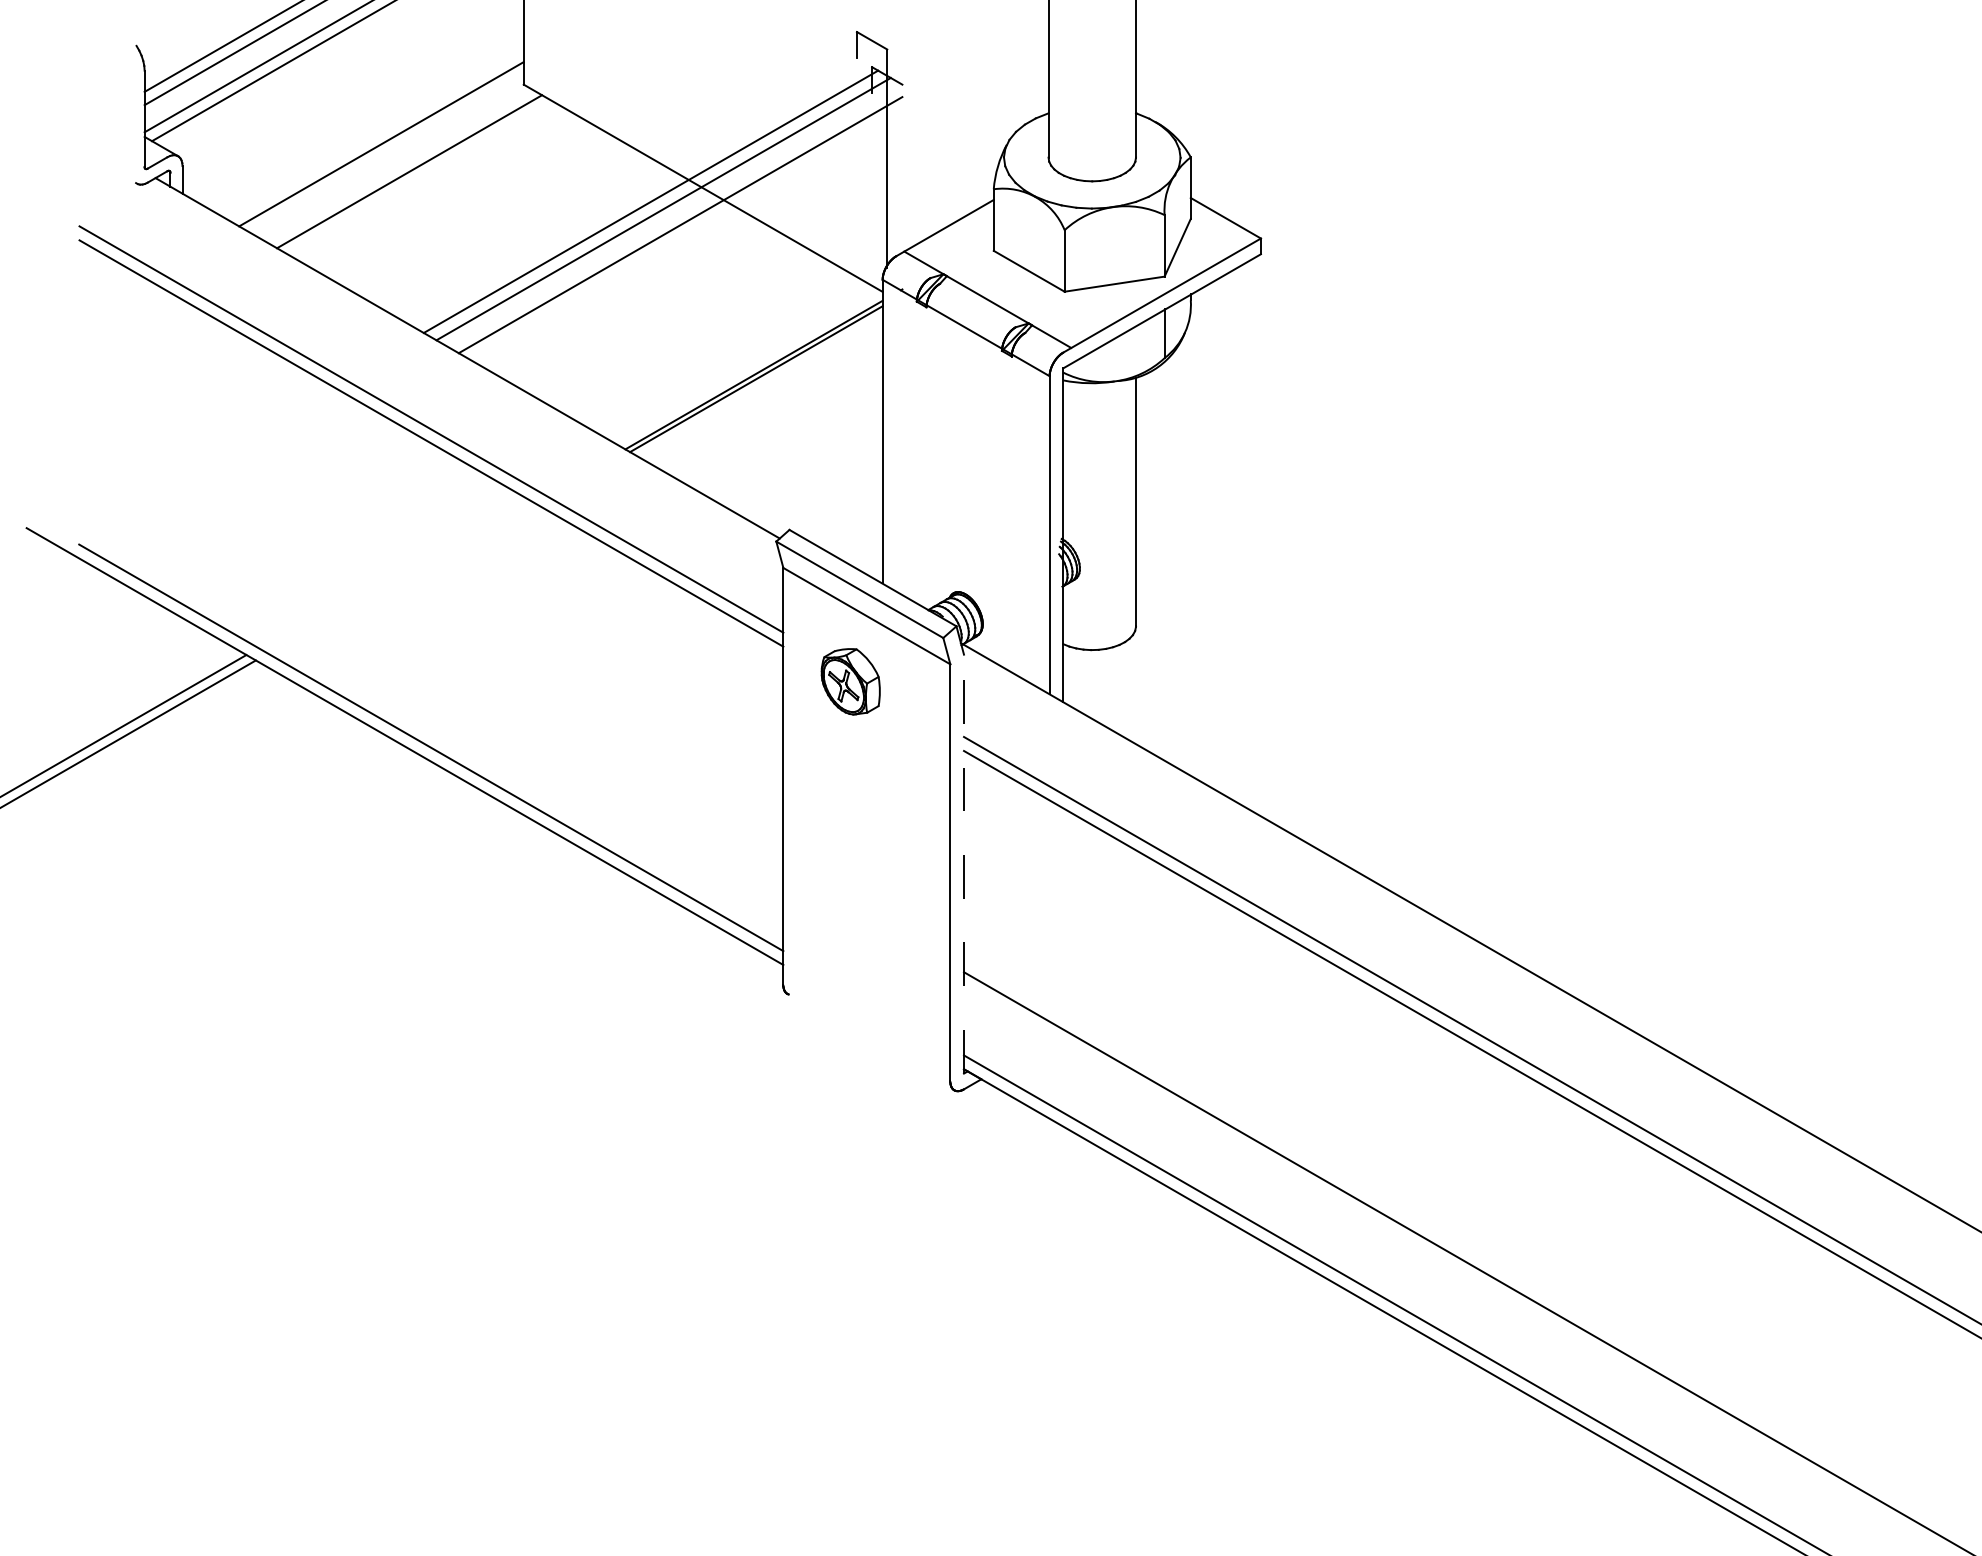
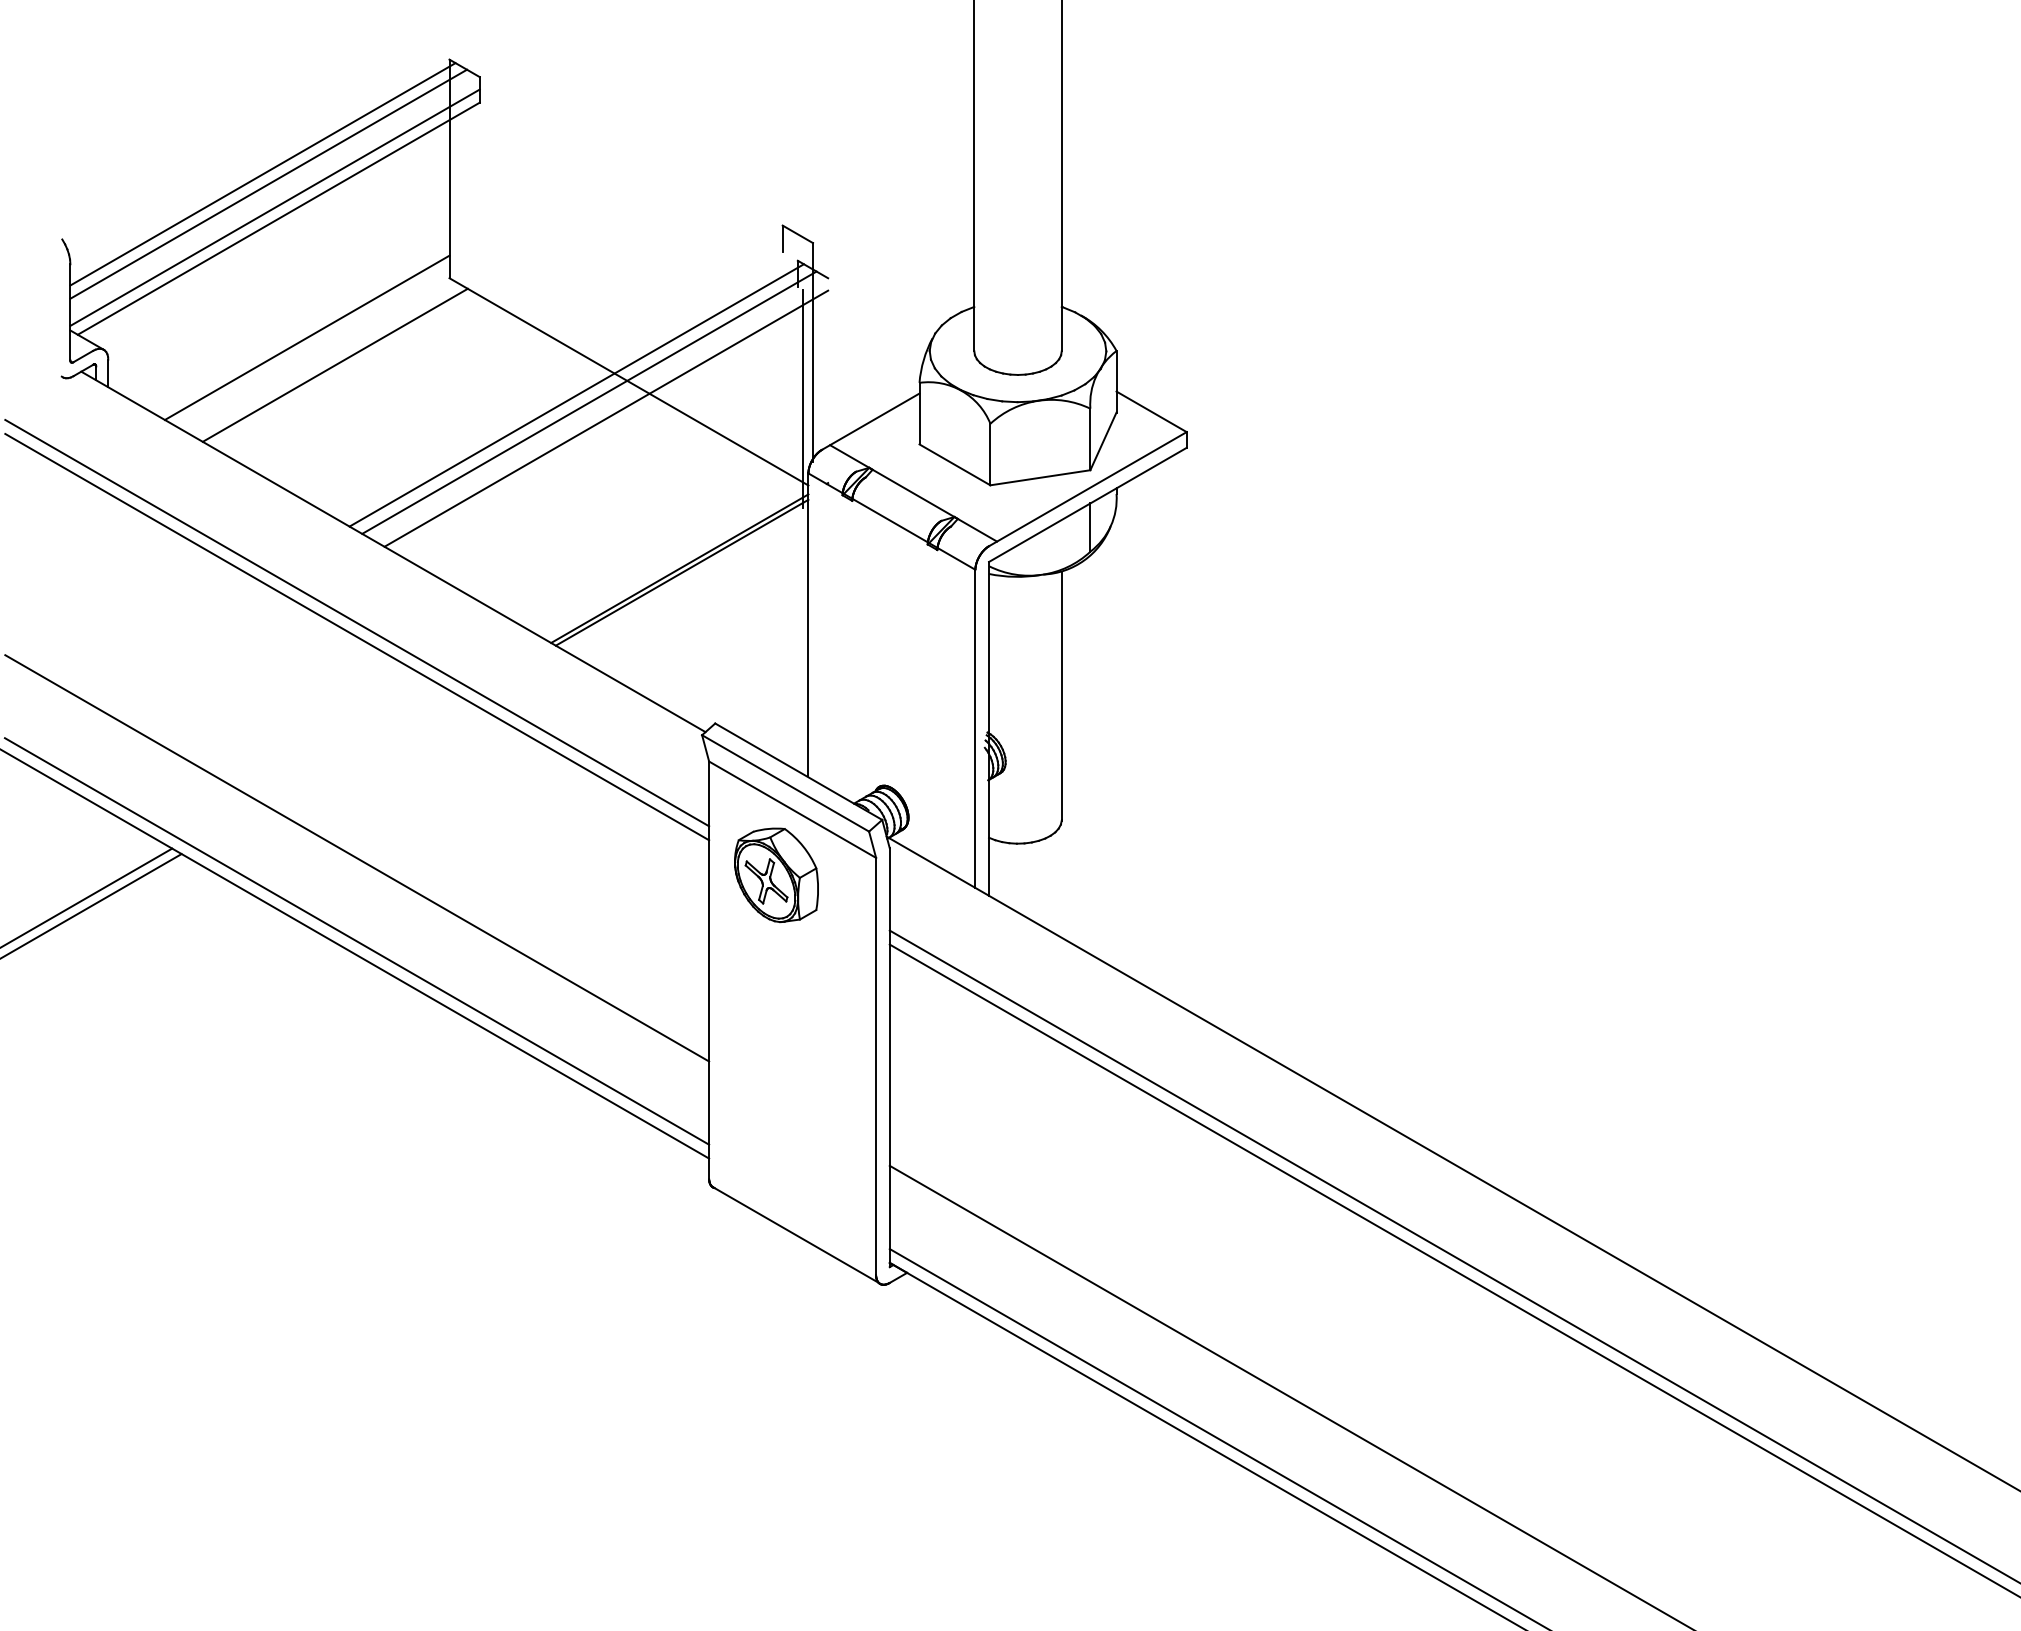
line: (876, 204) -> (802, 398), added
line: (431, 664) -> (357, 858), added
part: (850, 681) -> (776, 875), size x1.43
line: (963, 863) -> (889, 1057), dashed -> solid
line: (868, 1040) -> (794, 1234), added

